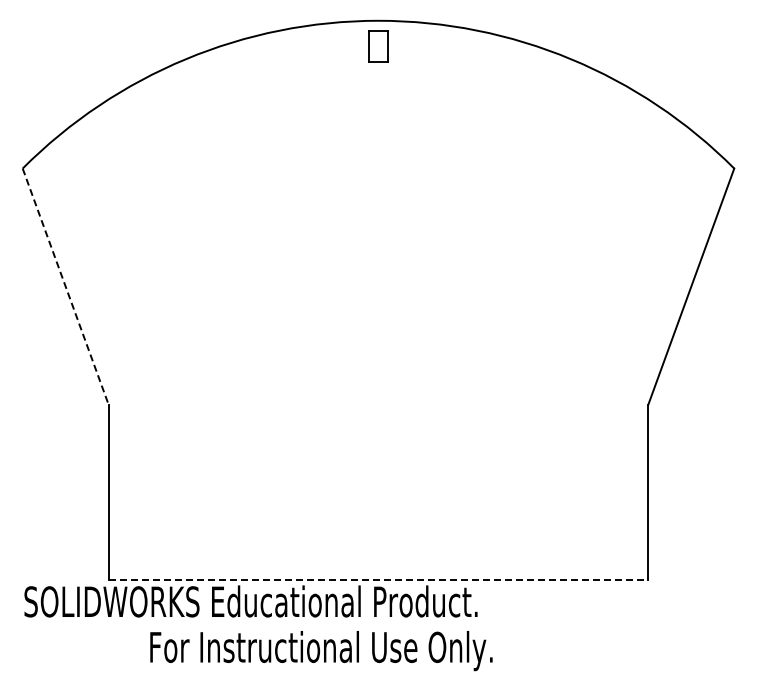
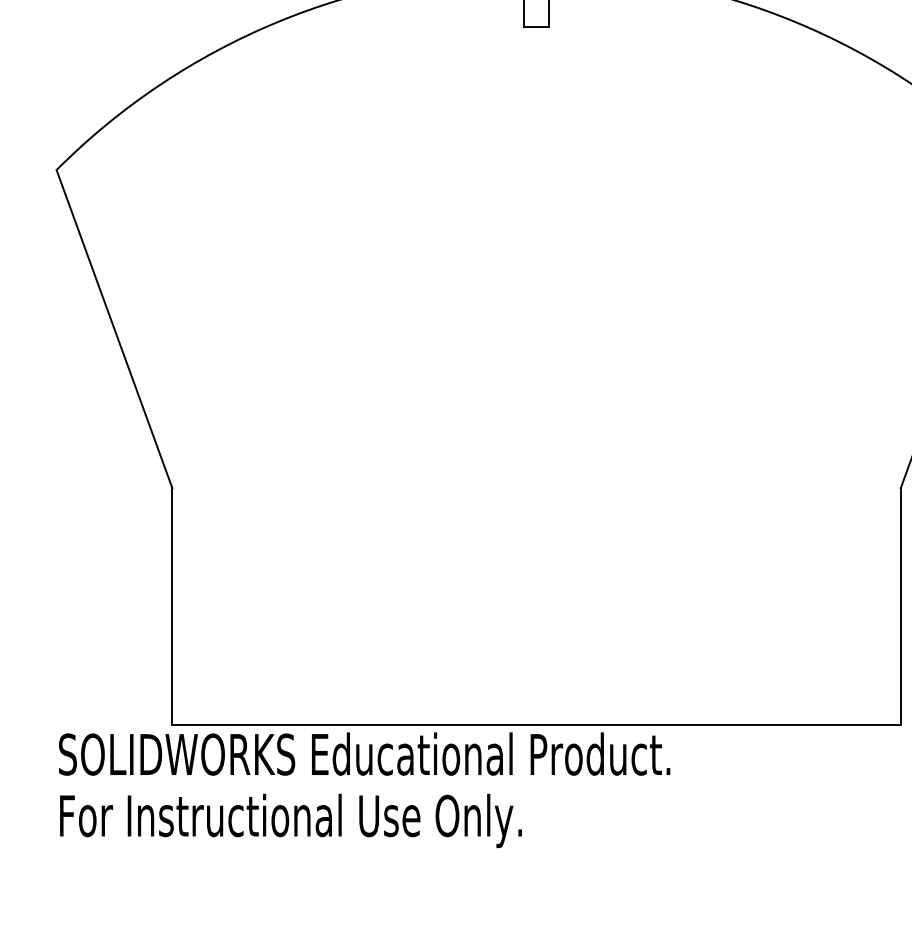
line: (65, 286) -> (114, 329), dashed -> solid
line: (378, 580) -> (536, 725), dashed -> solid
text: (321, 651) -> (291, 821), moved

